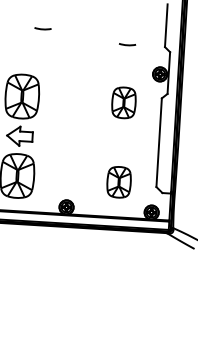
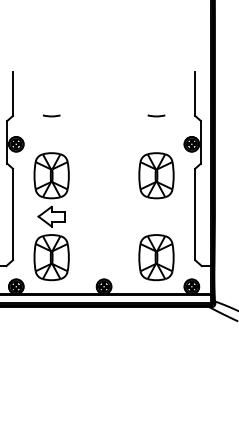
line: (42, 28) -> (51, 115), moved
part: (123, 102) -> (156, 175), size x1.43
part: (119, 182) -> (156, 257), size x1.43

